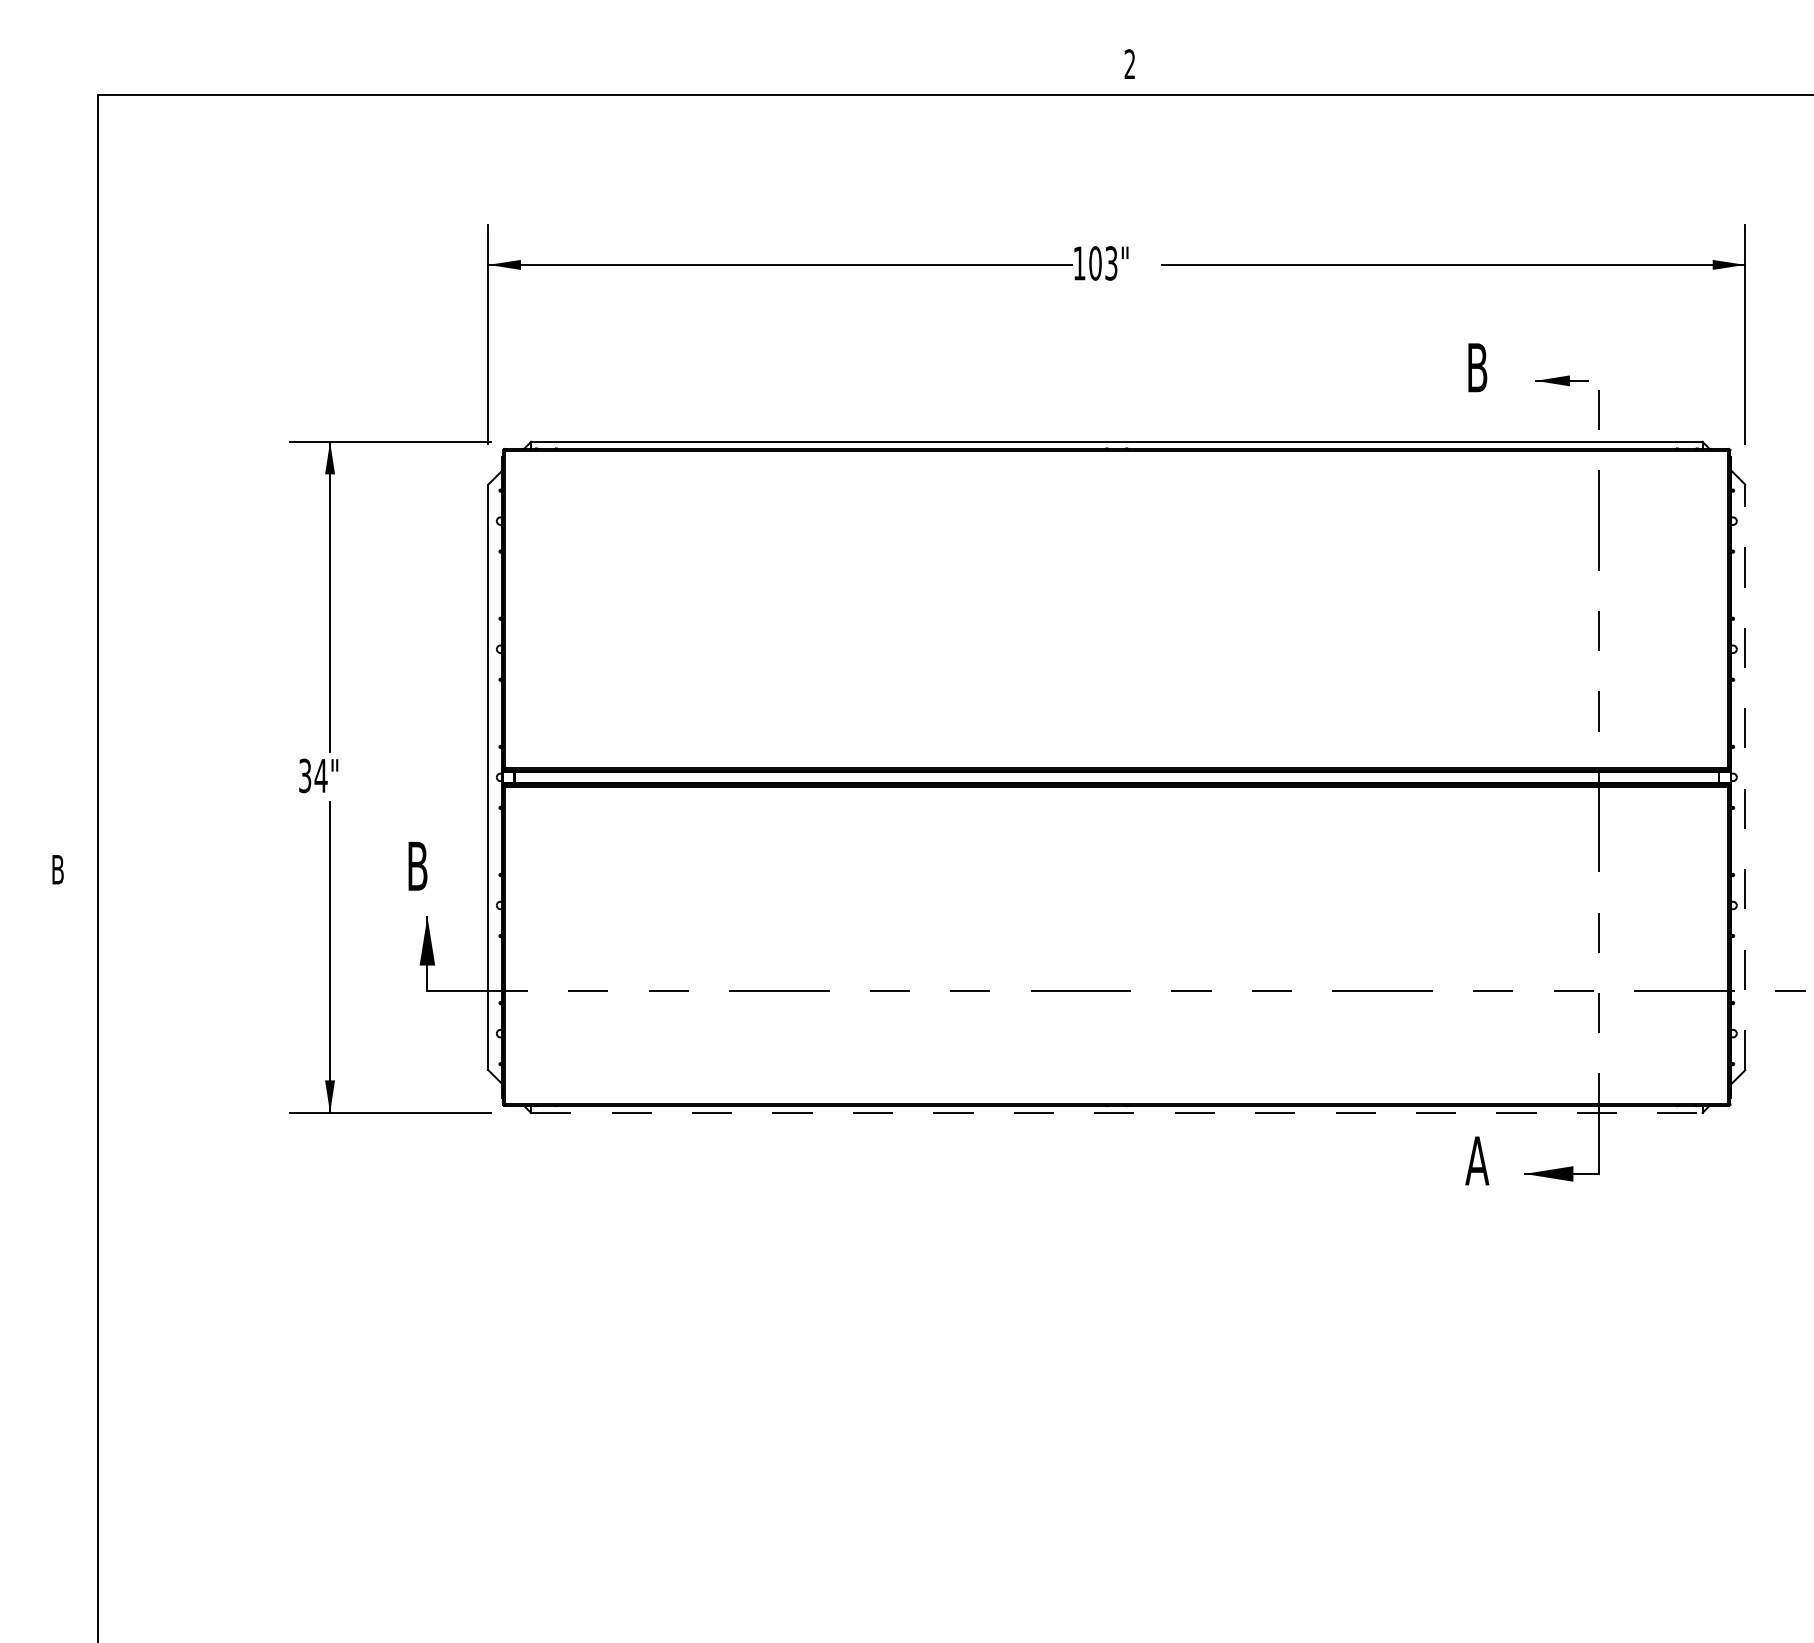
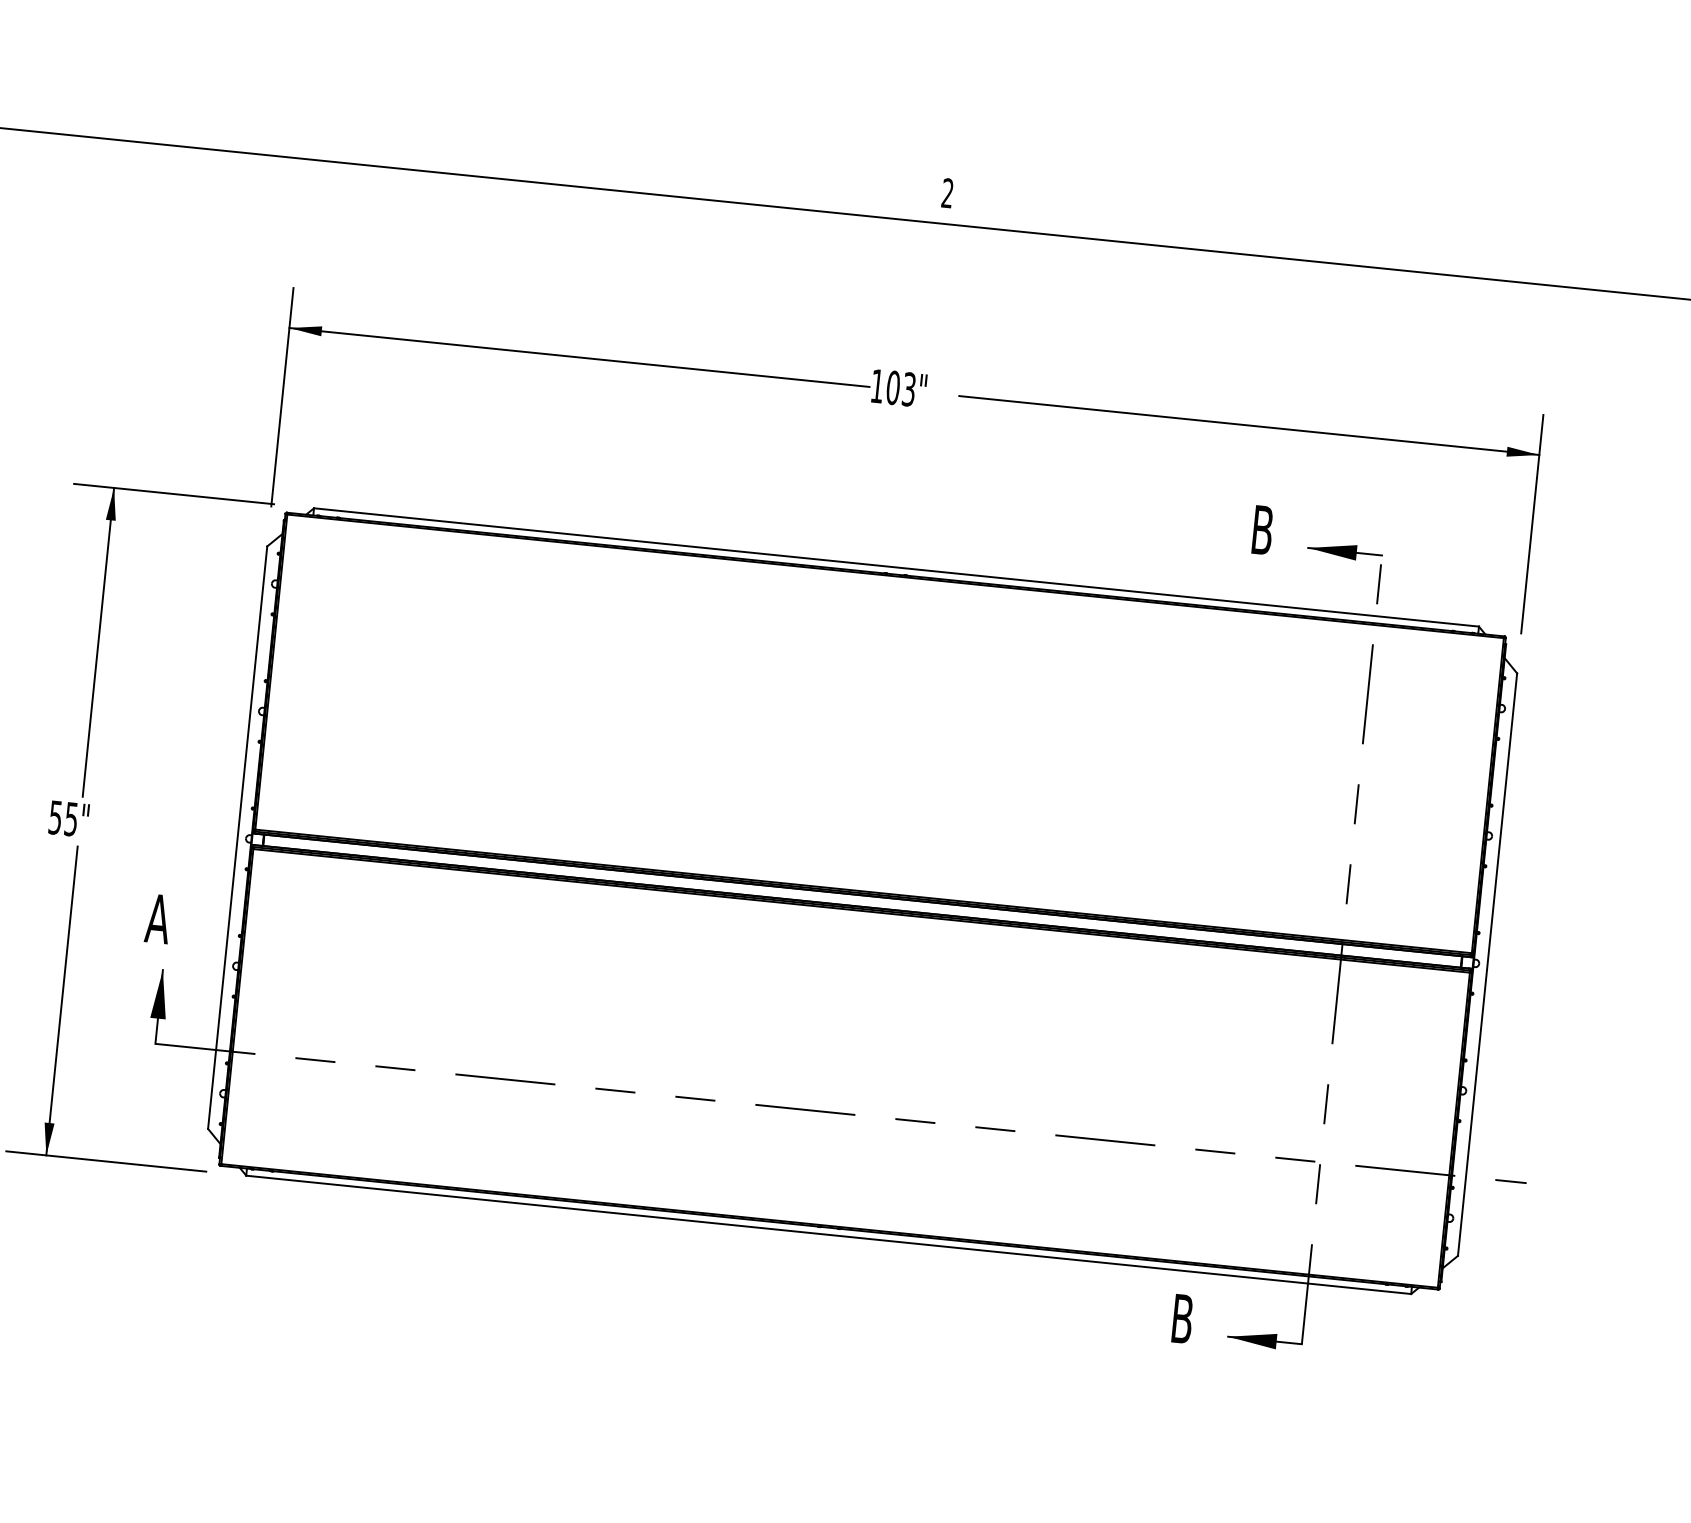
part: (1561, 380) -> (1344, 551), size x1.43
text: (313, 775) -> (63, 818), 34" -> 55"
line: (1745, 777) -> (1487, 964), dashed -> solid
text: (417, 865) -> (158, 918), B -> A
line: (1116, 1112) -> (828, 1234), dashed -> solid
text: (1477, 1160) -> (1182, 1318), A -> B

